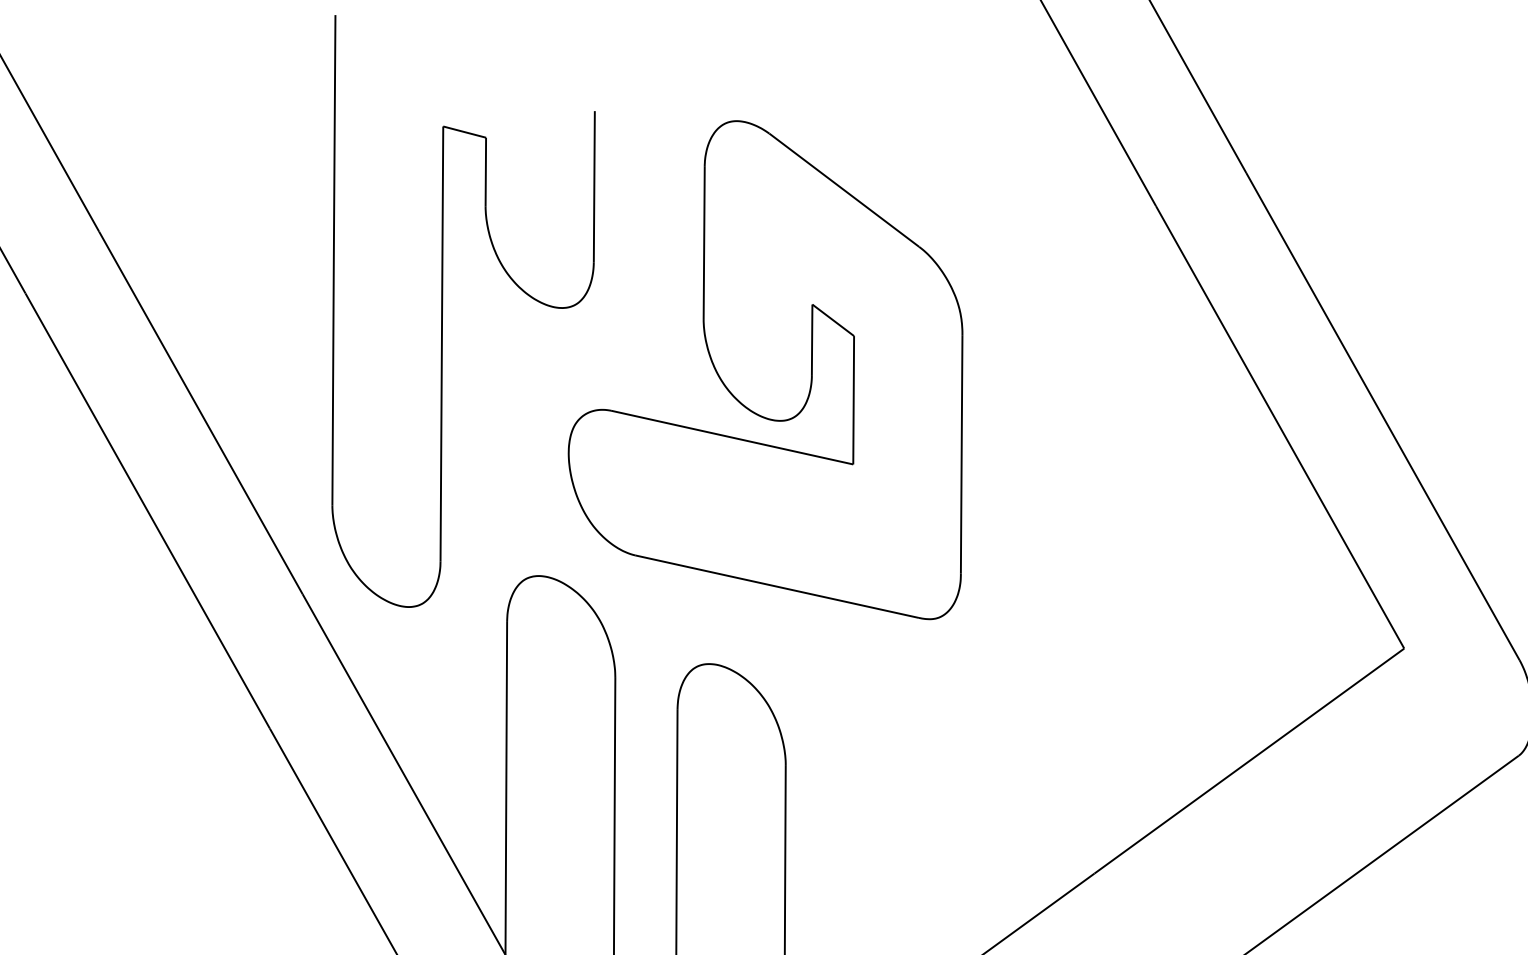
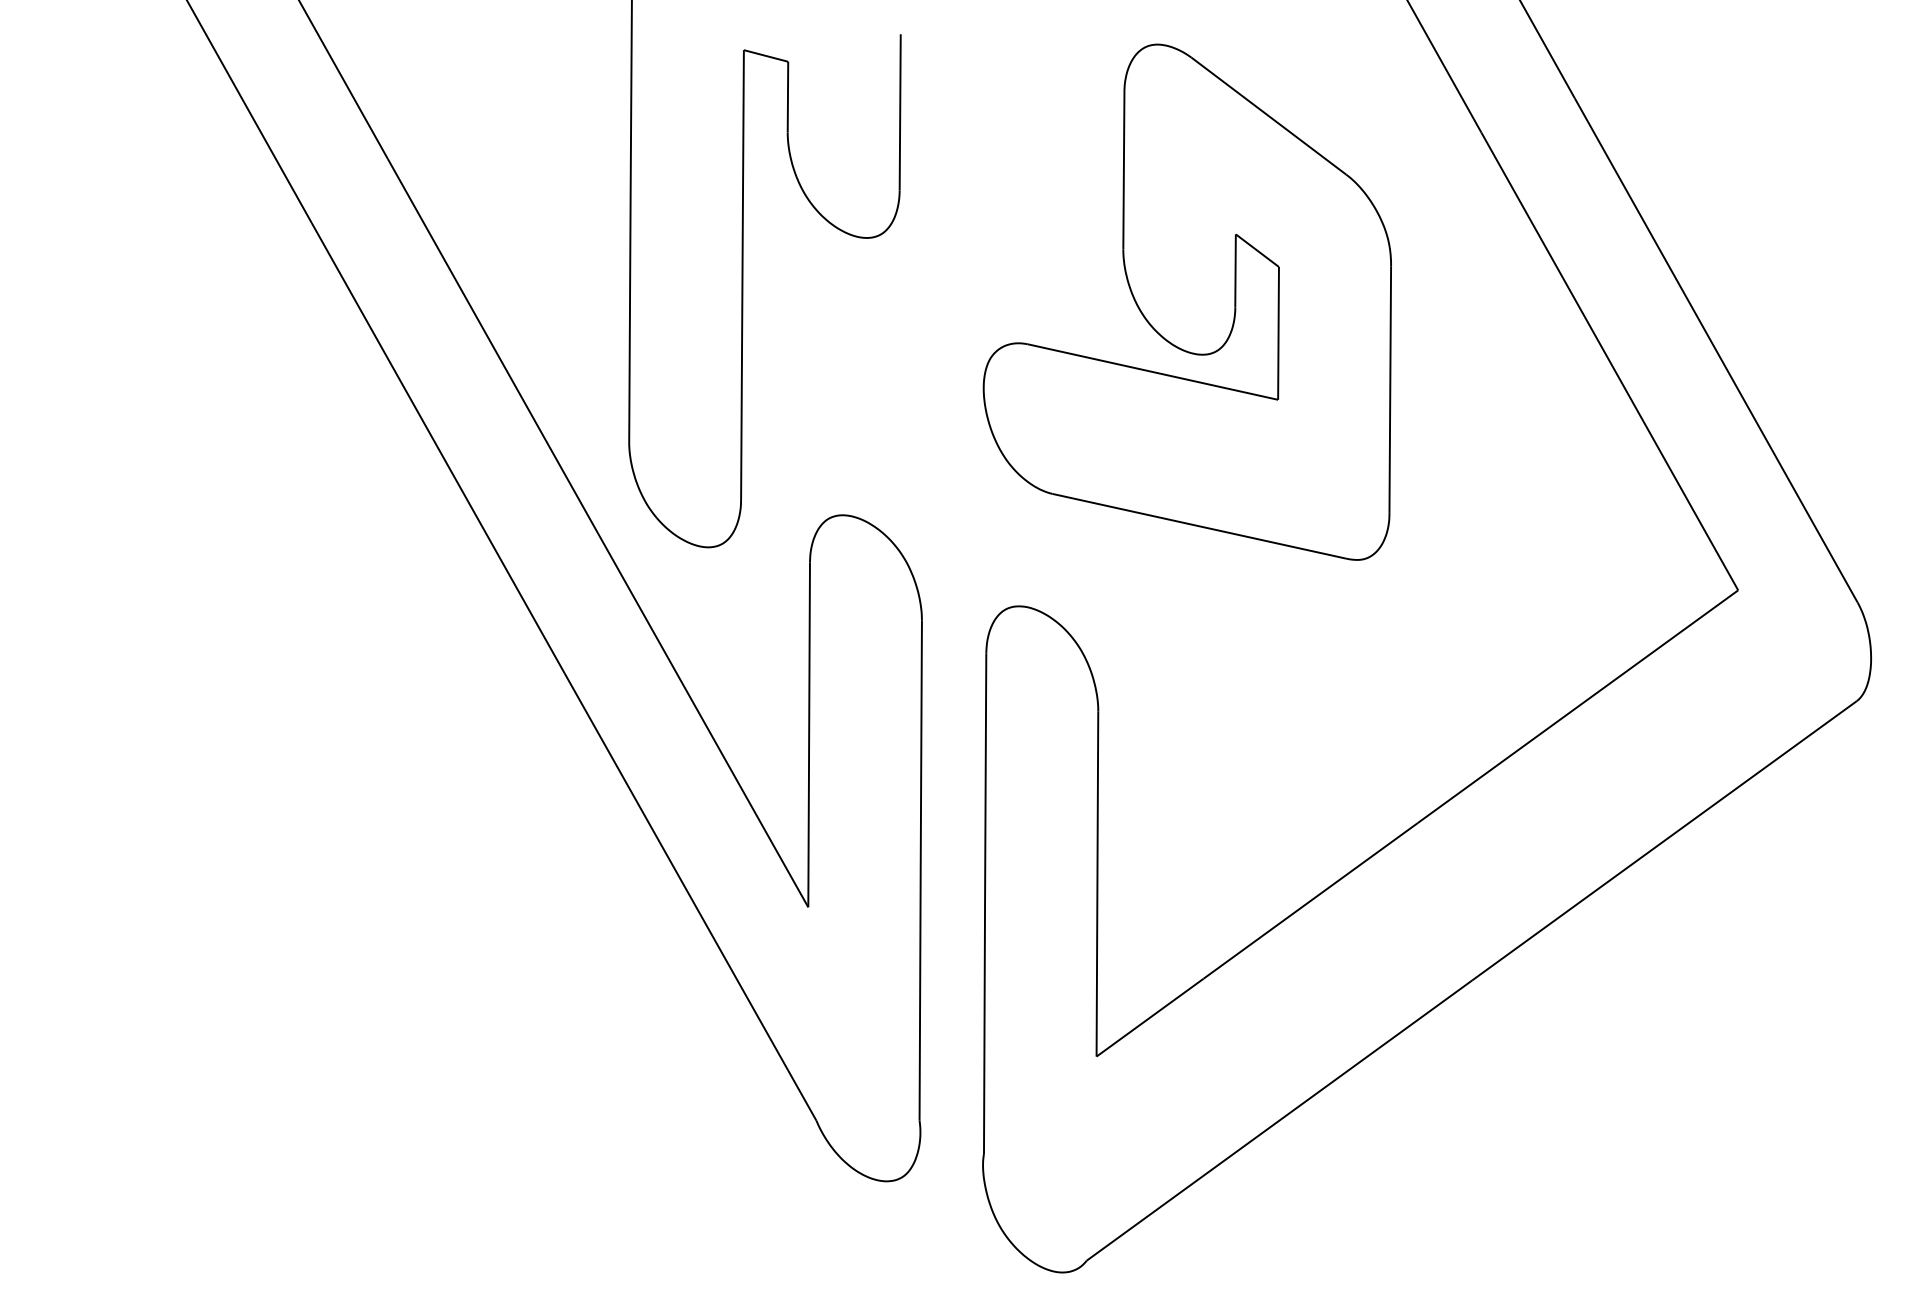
part: (764, 369) -> (1186, 301), moved

